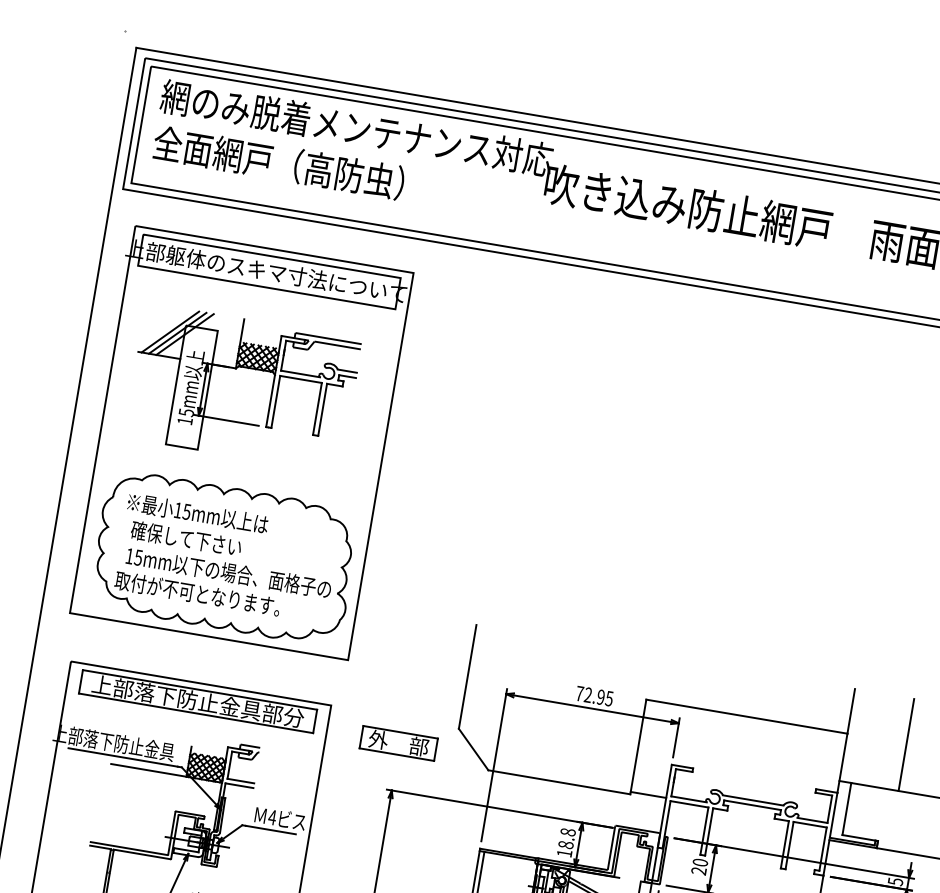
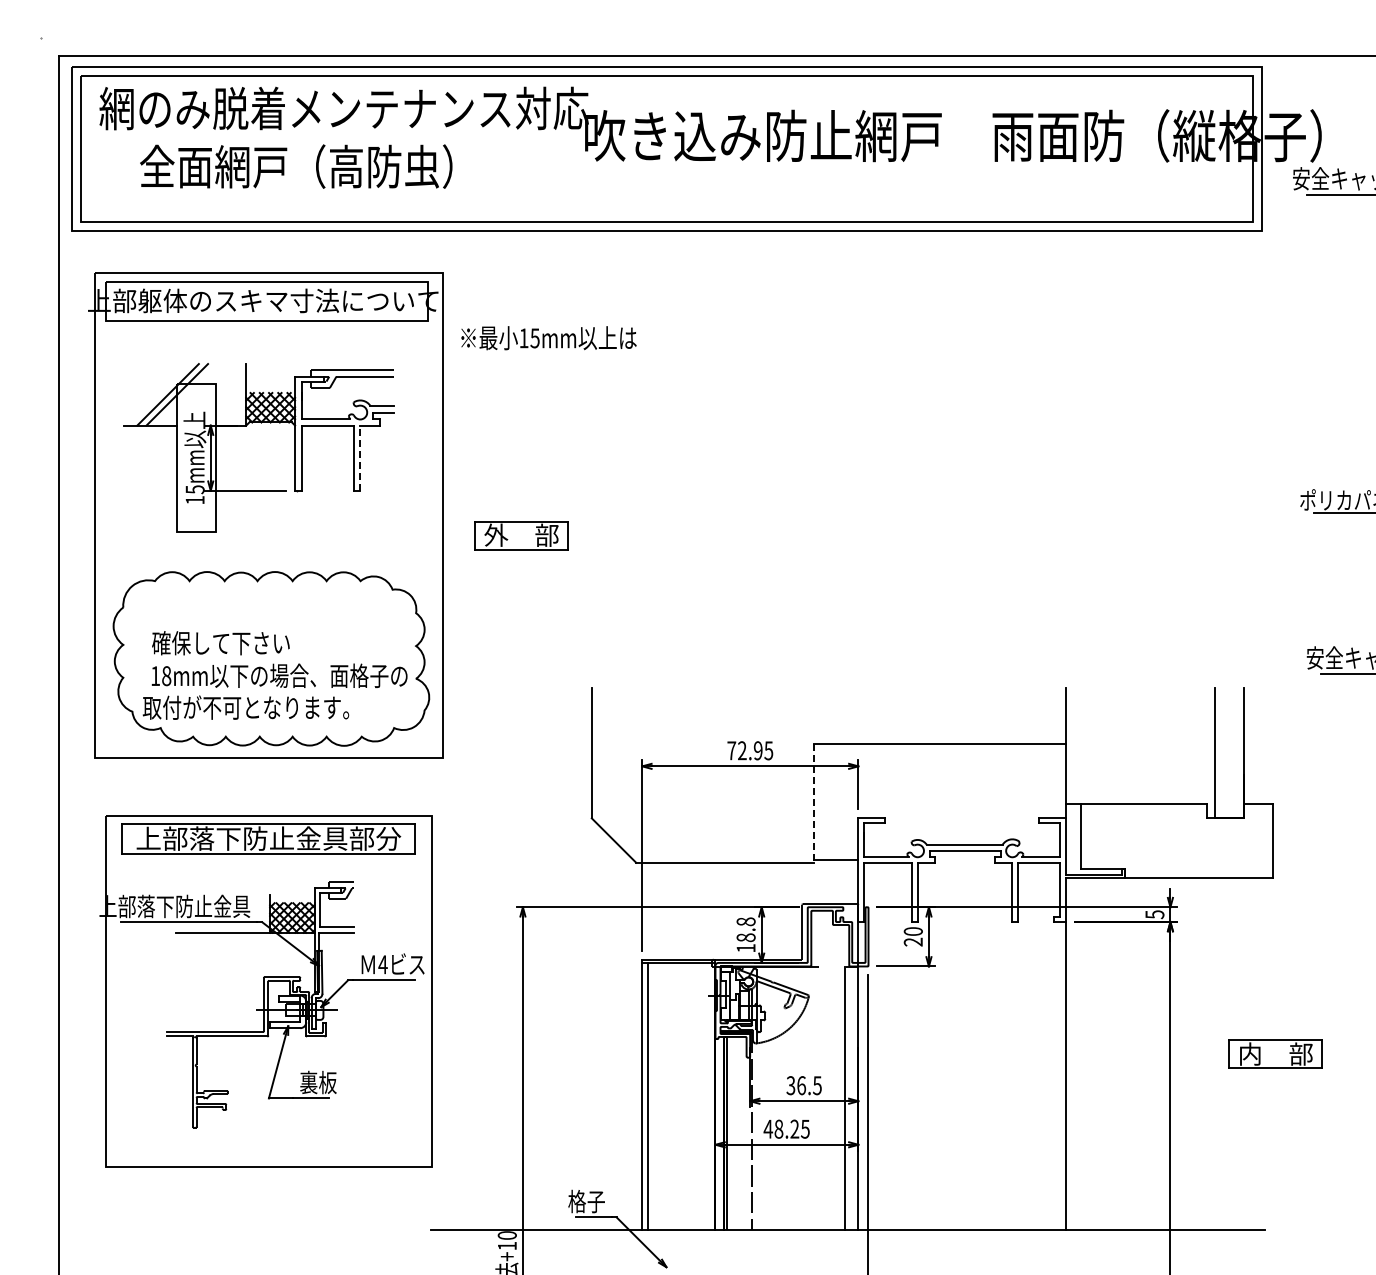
text: (279, 162) -> (296, 166), moved
line: (170, 331) -> (158, 394), removed
line: (322, 410) -> (360, 458), solid -> dashed
text: (197, 513) -> (548, 338), moved
text: (138, 558) -> (166, 676), 15mm -> 18mm
part: (398, 743) -> (521, 535), moved
line: (906, 744) -> (1139, 745), removed
line: (637, 747) -> (813, 804), solid -> dashed

